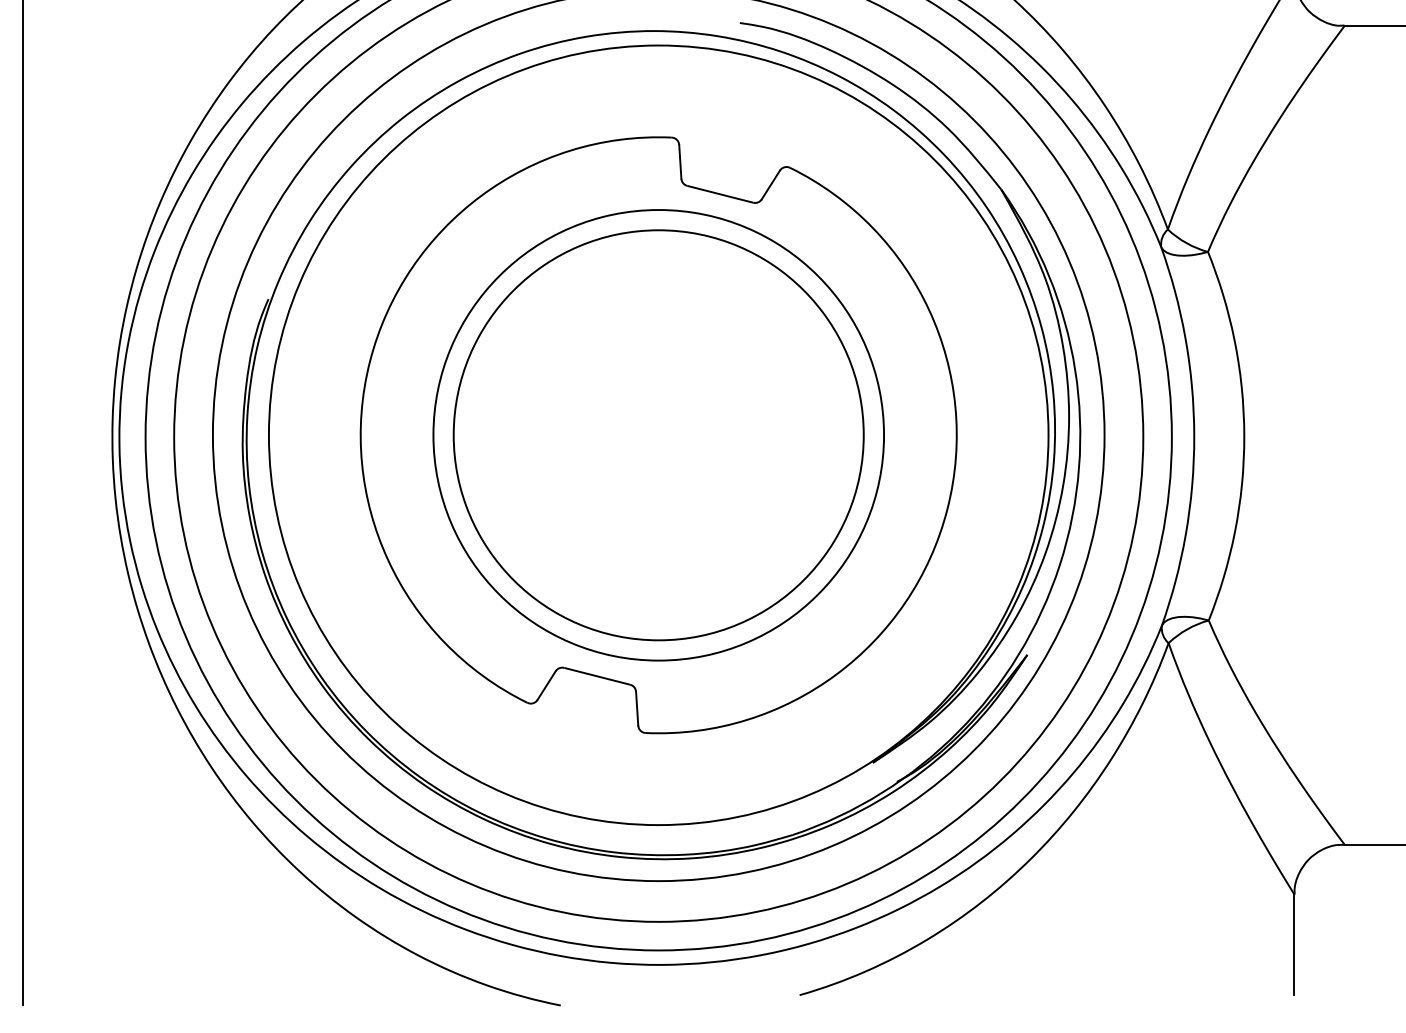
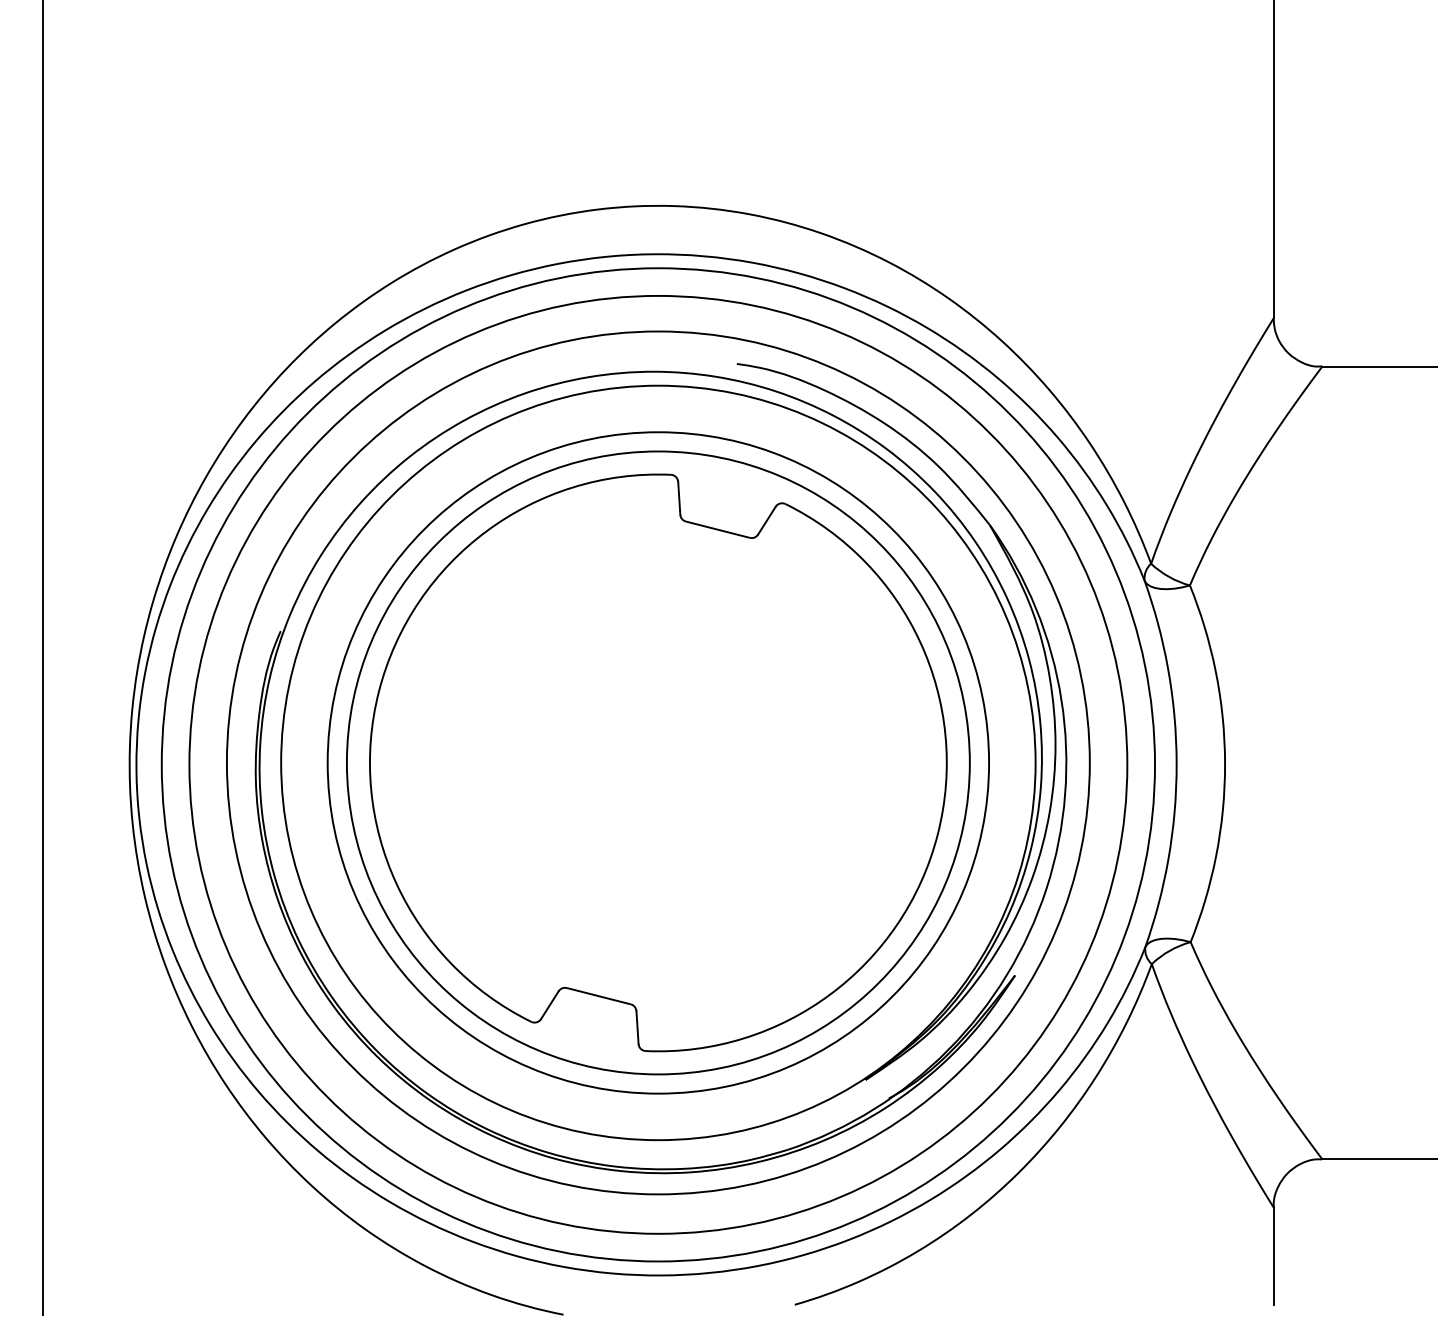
circle: (657, 434) -> (657, 762), size x1.43
circle: (658, 434) -> (658, 762), size x1.67

